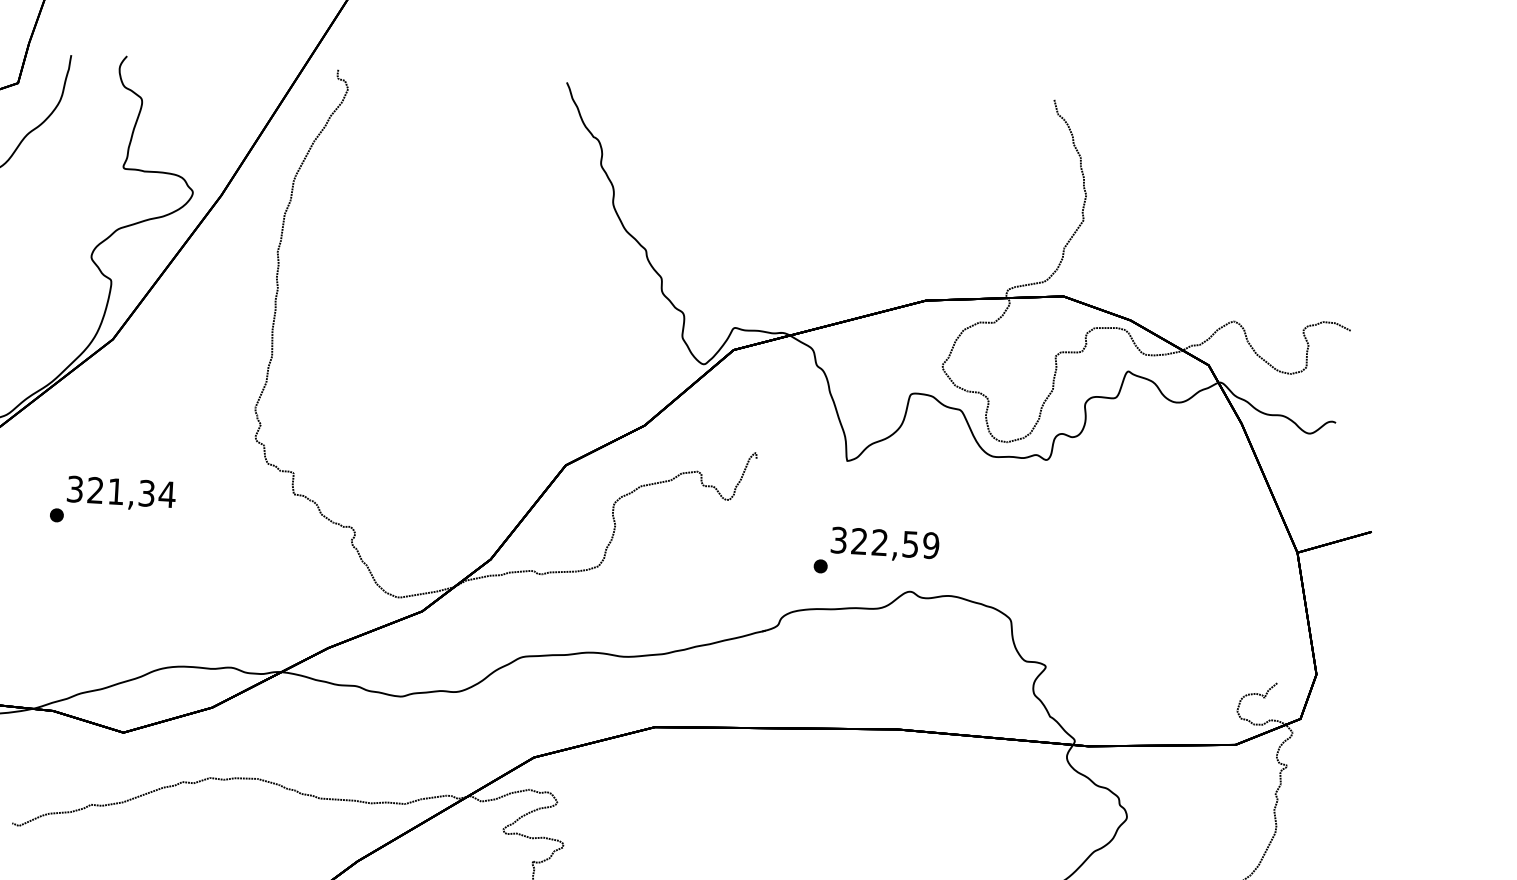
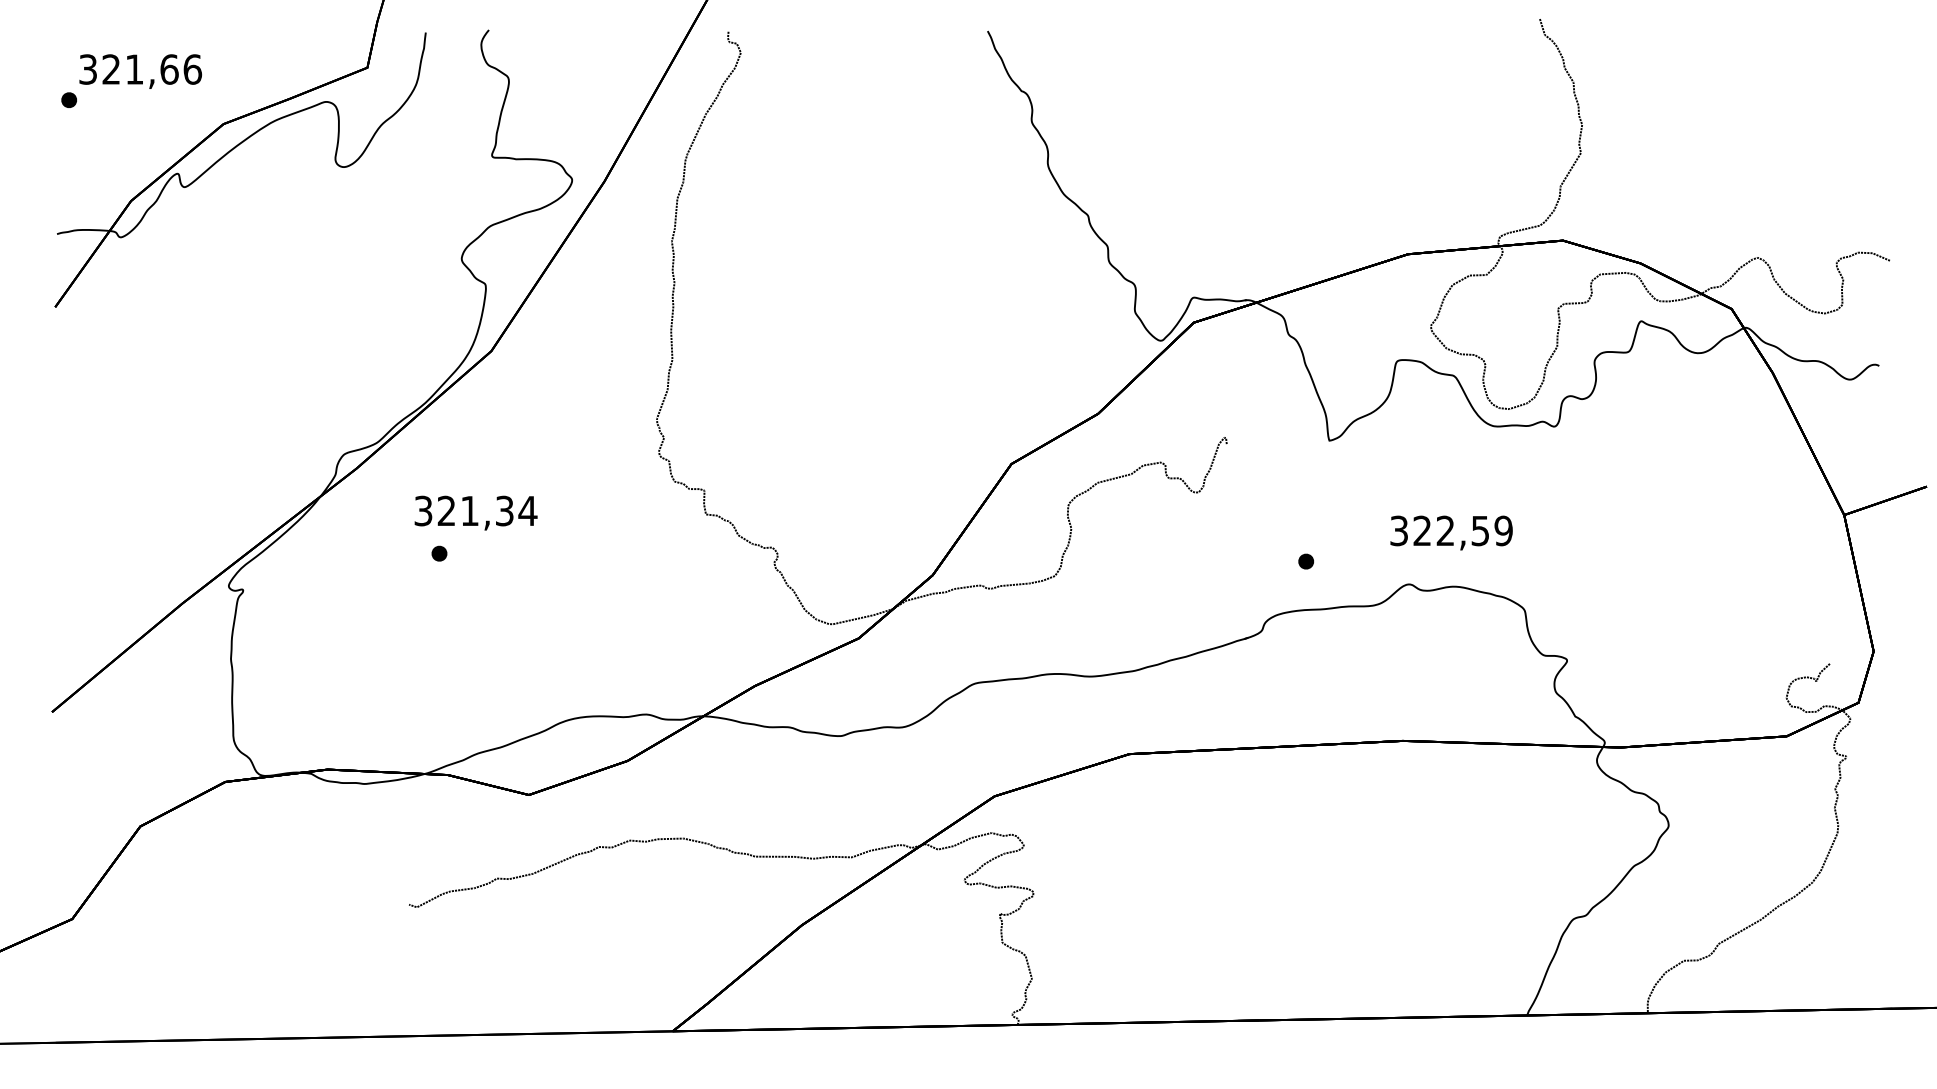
text: (120, 493) -> (475, 512), moved
text: (885, 544) -> (1451, 532), moved

